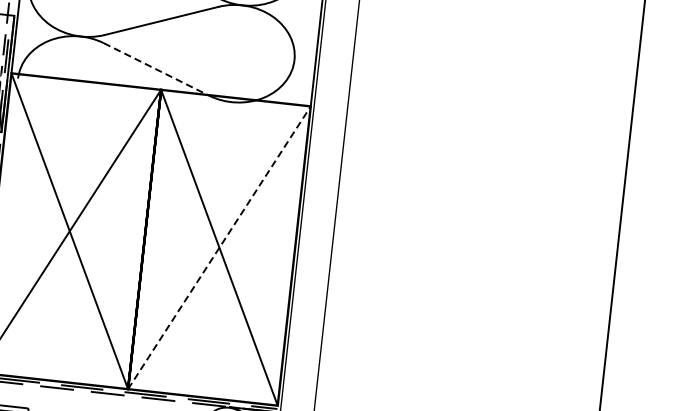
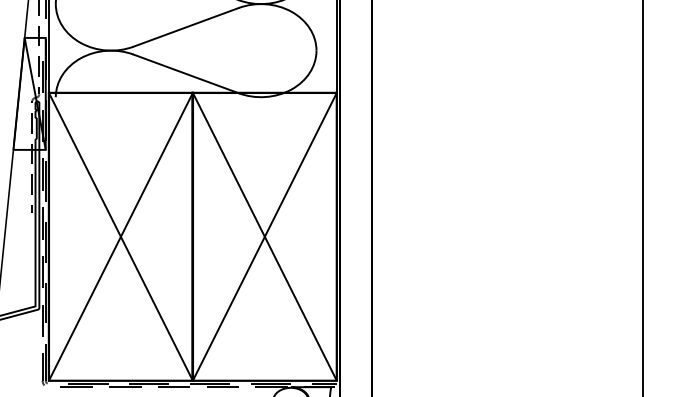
line: (156, 69) -> (186, 74), dashed -> solid
line: (219, 247) -> (264, 236), dashed -> solid

